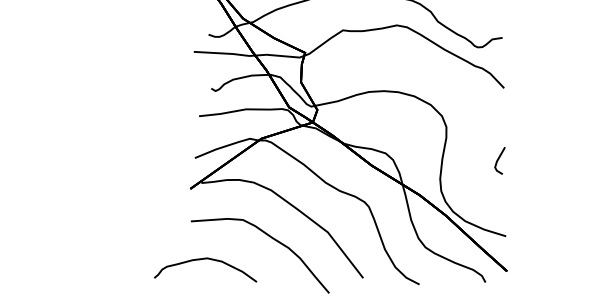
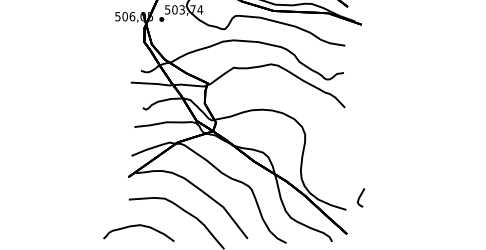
line: (499, 160) -> (360, 197), moved

